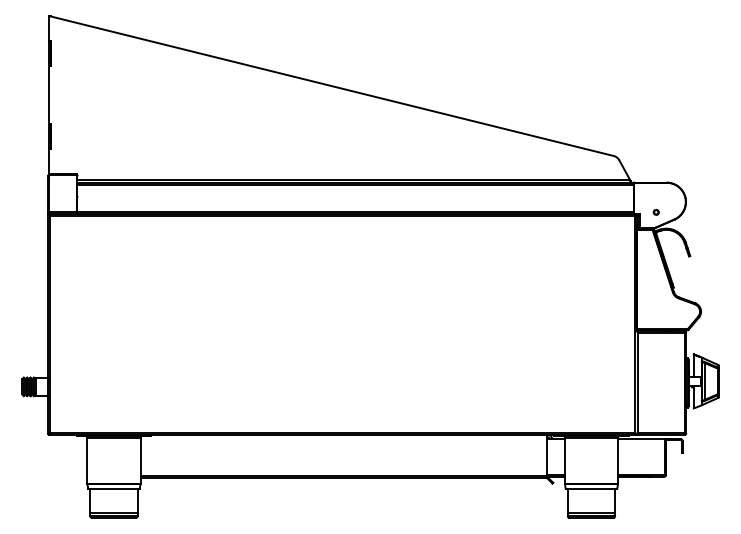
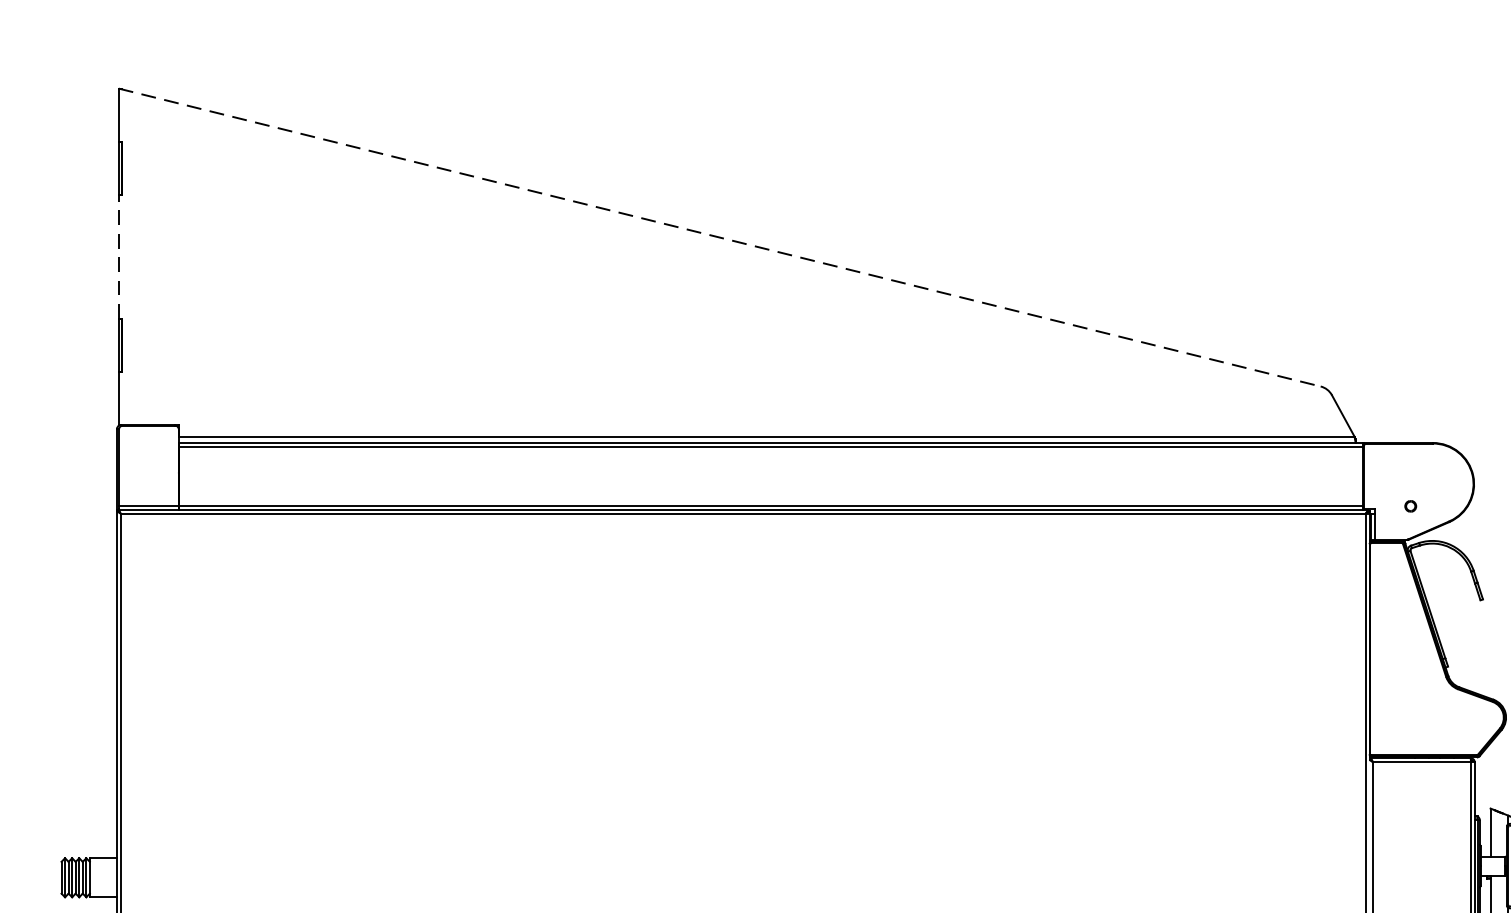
line: (331, 86) -> (719, 238), solid -> dashed
line: (49, 94) -> (119, 255), solid -> dashed

